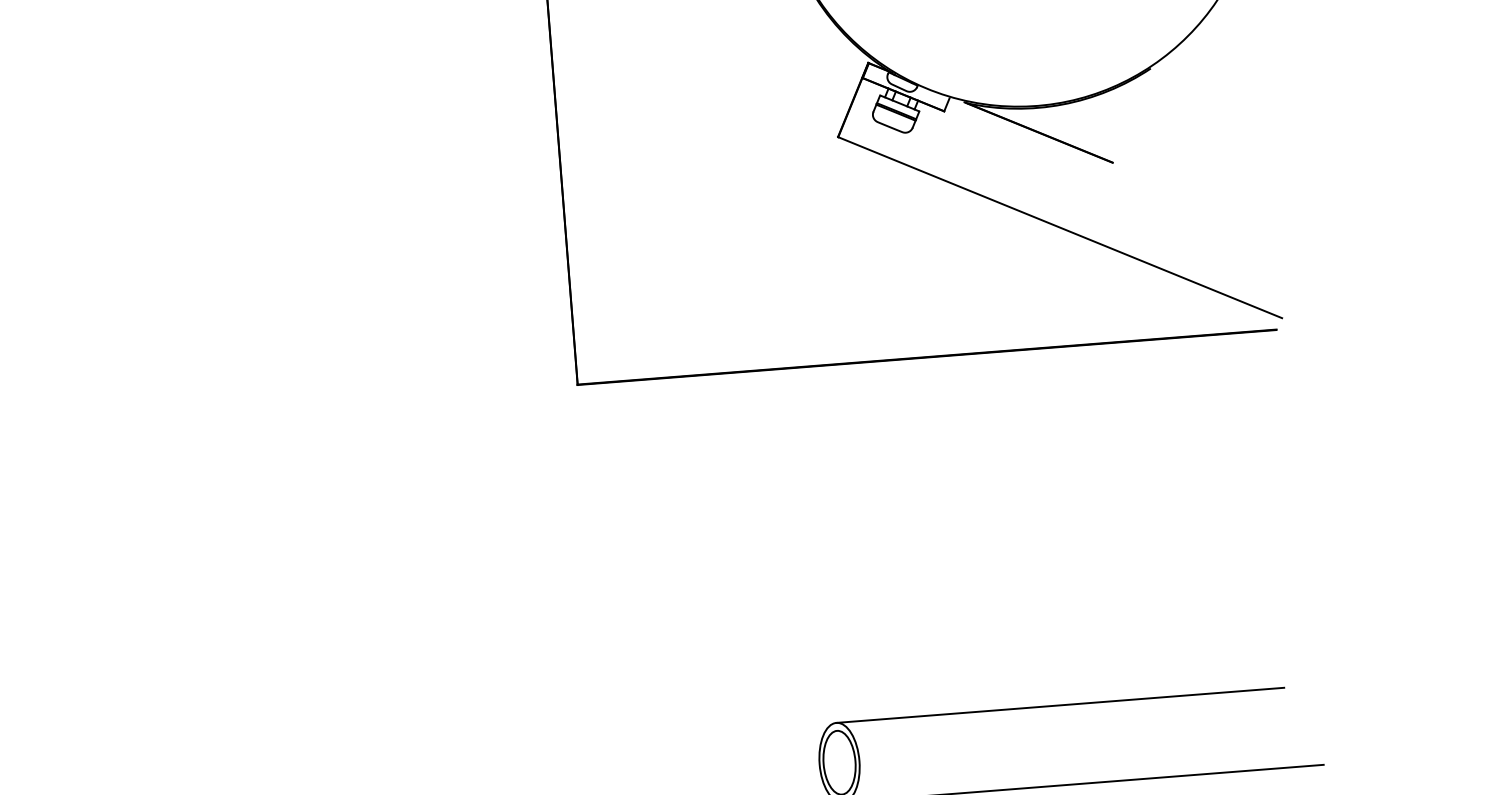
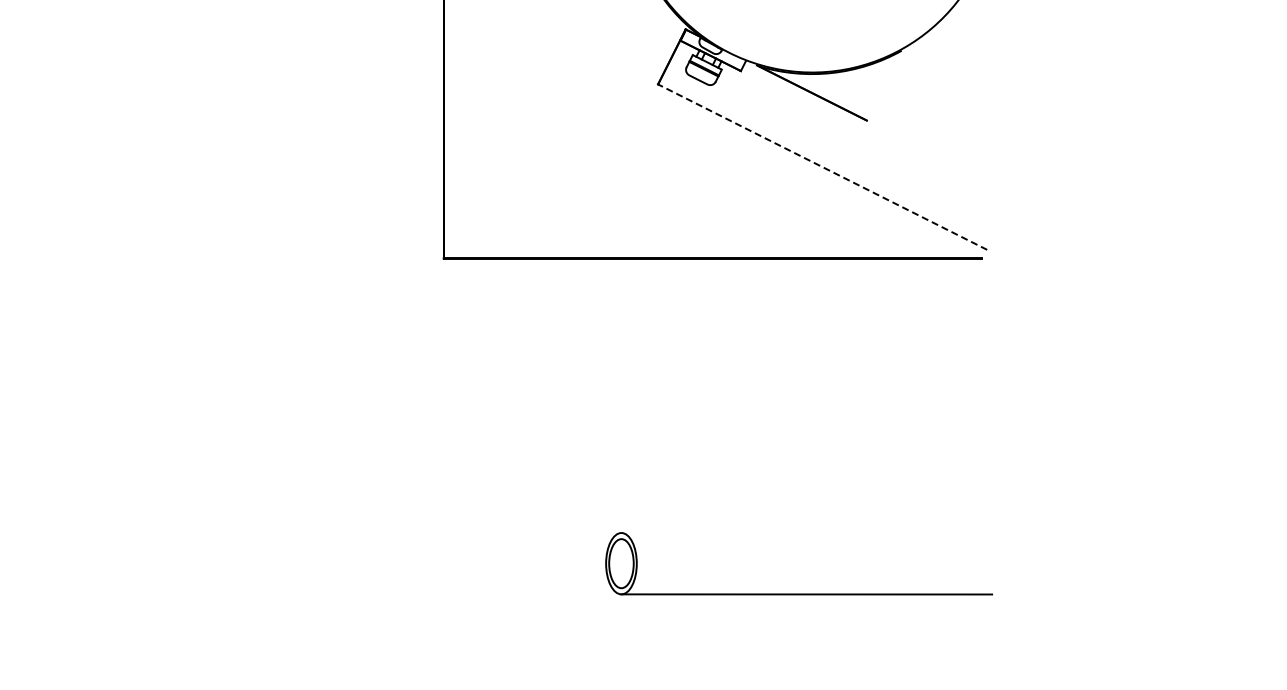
line: (1059, 226) -> (822, 166), solid -> dashed
line: (1059, 705) -> (793, 533), removed

